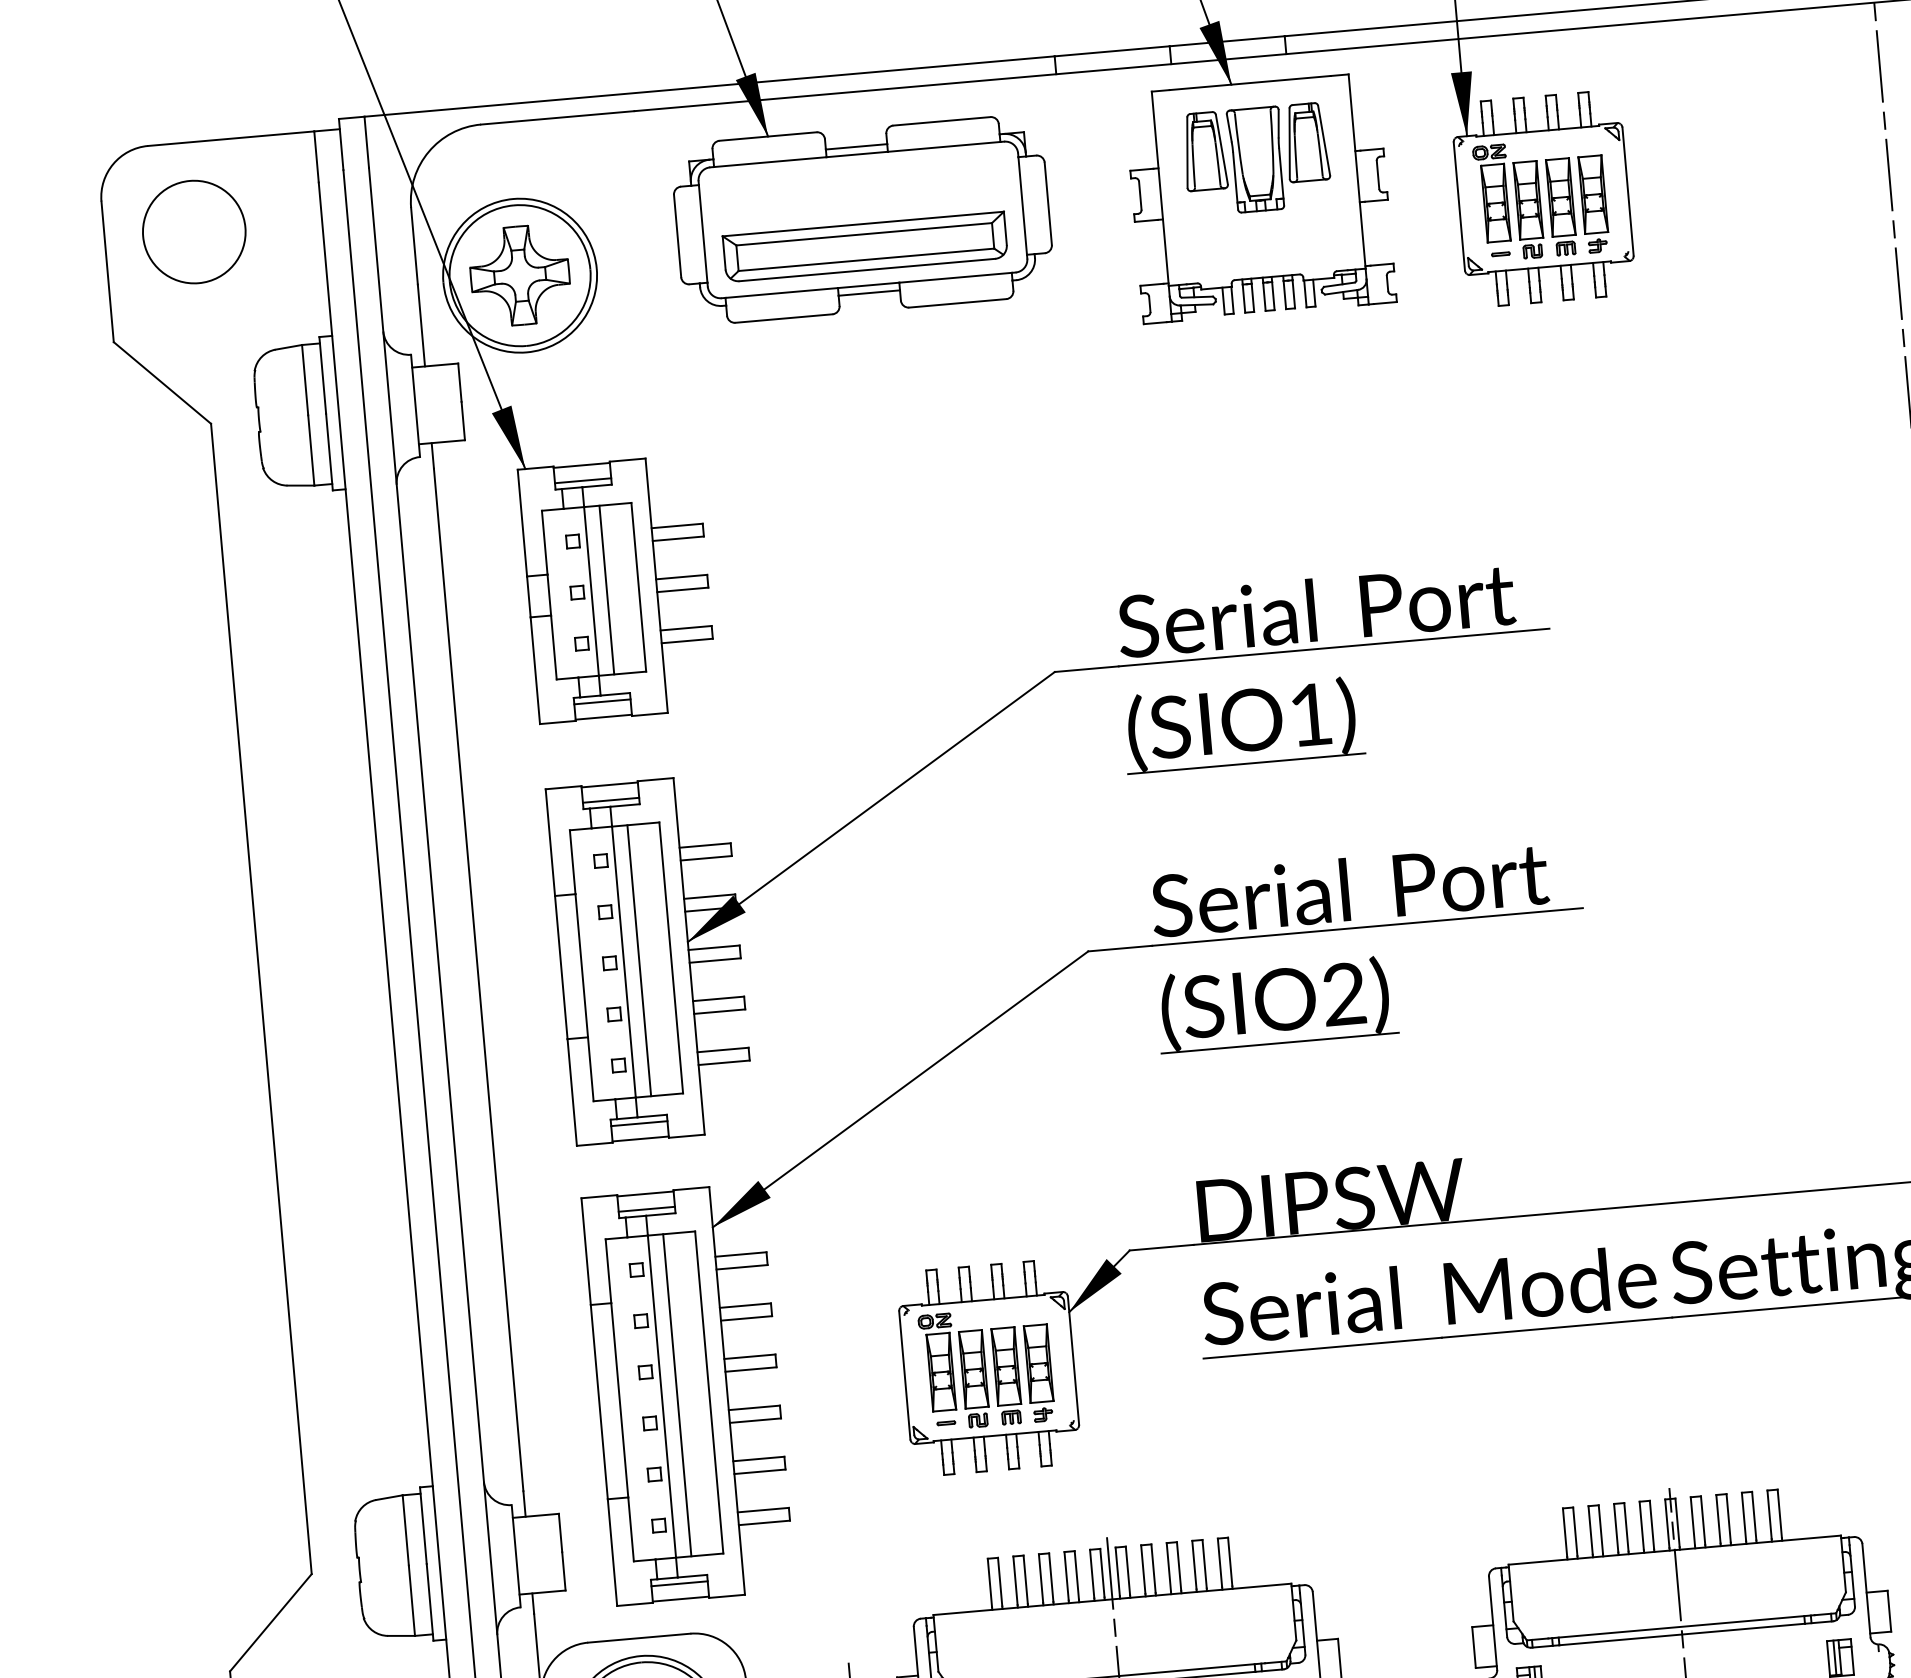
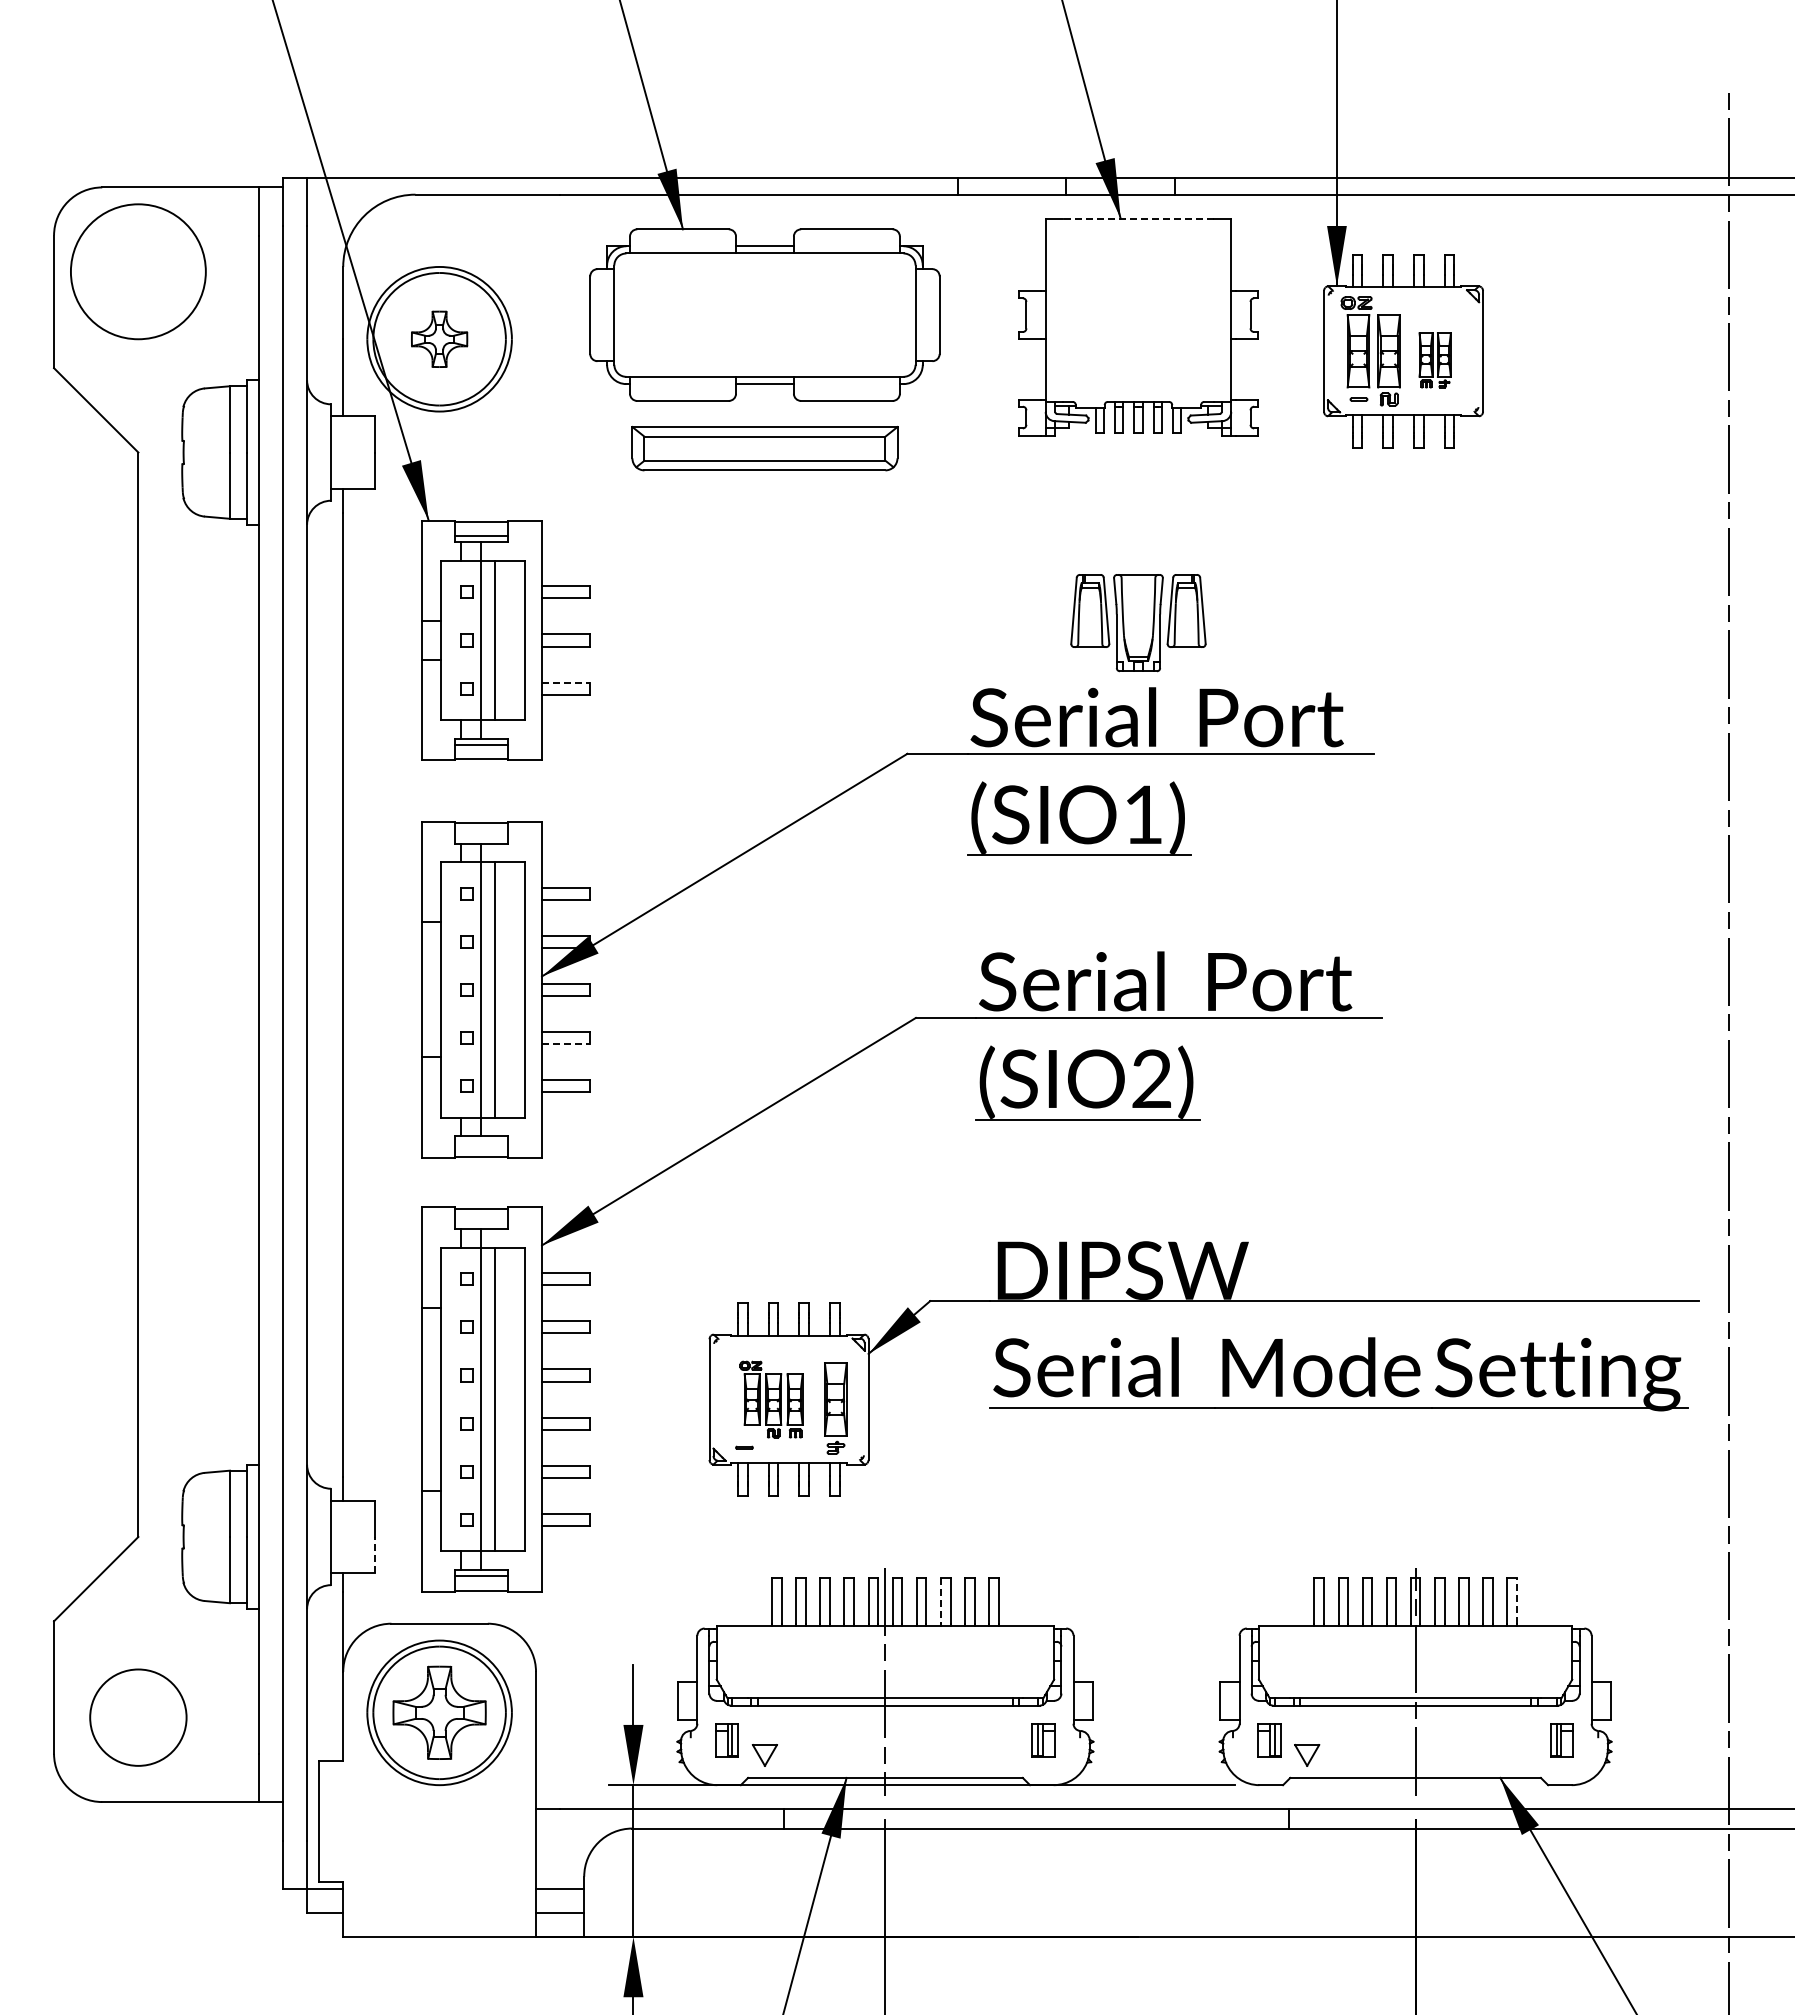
line: (1250, 82) -> (1138, 218), solid -> dashed
part: (1256, 160) -> (1138, 623), moved
part: (1578, 205) -> (1435, 360), size x0.6
circle: (194, 231) -> (138, 271), size x1.4
part: (864, 246) -> (764, 448), moved
part: (519, 275) -> (439, 339), size x0.6
line: (686, 628) -> (566, 682), solid -> dashed
line: (610, 800) -> (481, 837), removed
line: (720, 1012) -> (566, 1044), solid -> dashed
line: (639, 1123) -> (481, 1142), removed
line: (646, 1209) -> (481, 1223), removed
part: (970, 1369) -> (771, 1399), size x0.7
line: (1779, 1513) -> (1516, 1600), solid -> dashed
line: (1168, 1567) -> (940, 1600), solid -> dashed
line: (563, 1570) -> (374, 1554), solid -> dashed

